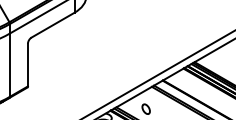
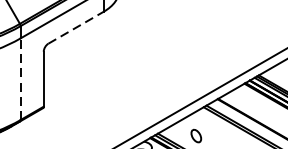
line: (53, 25) -> (76, 28), solid -> dashed
line: (10, 65) -> (21, 79), solid -> dashed

